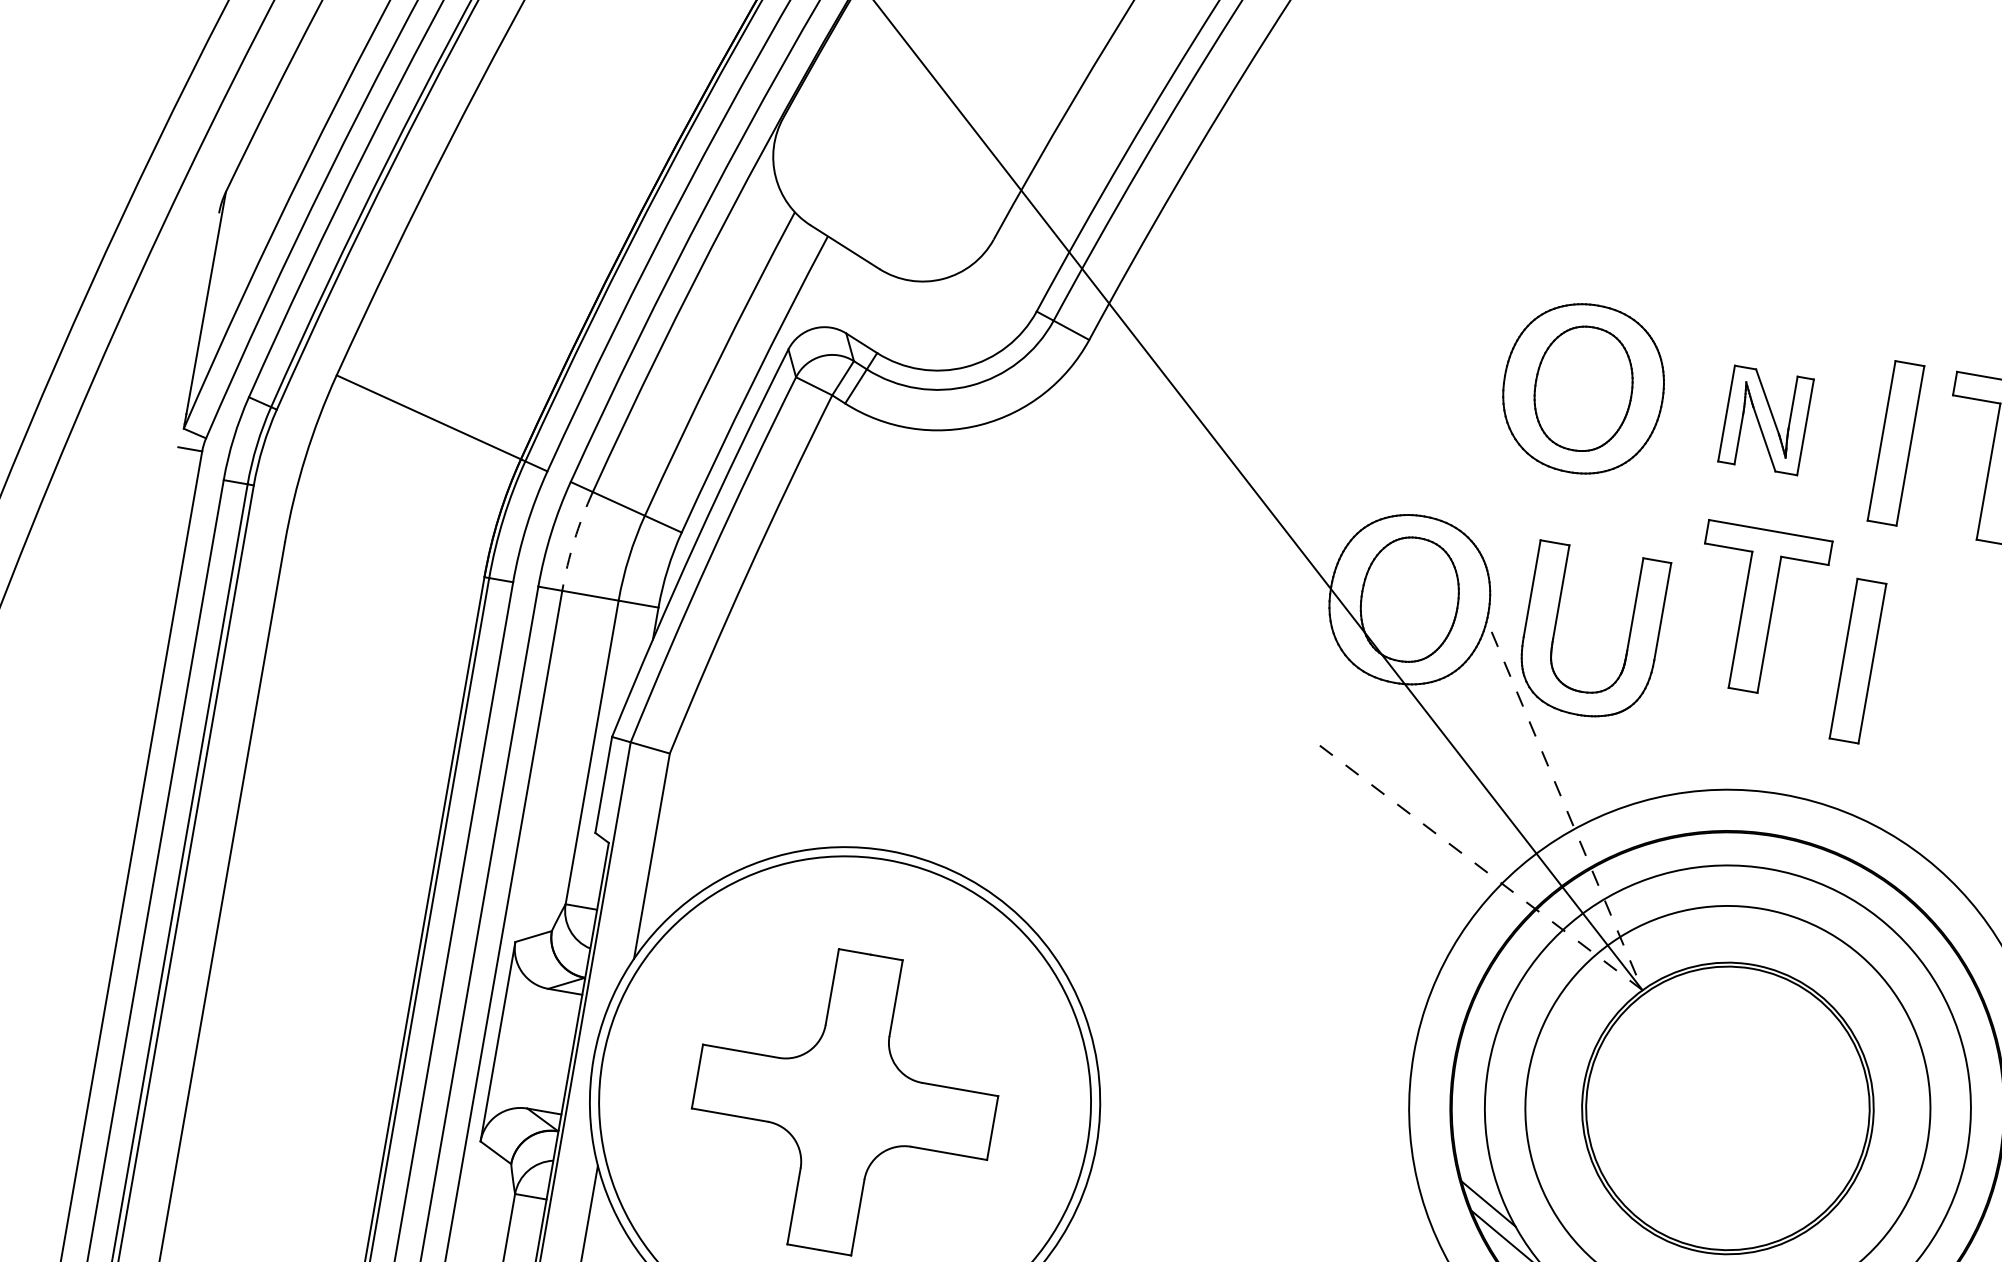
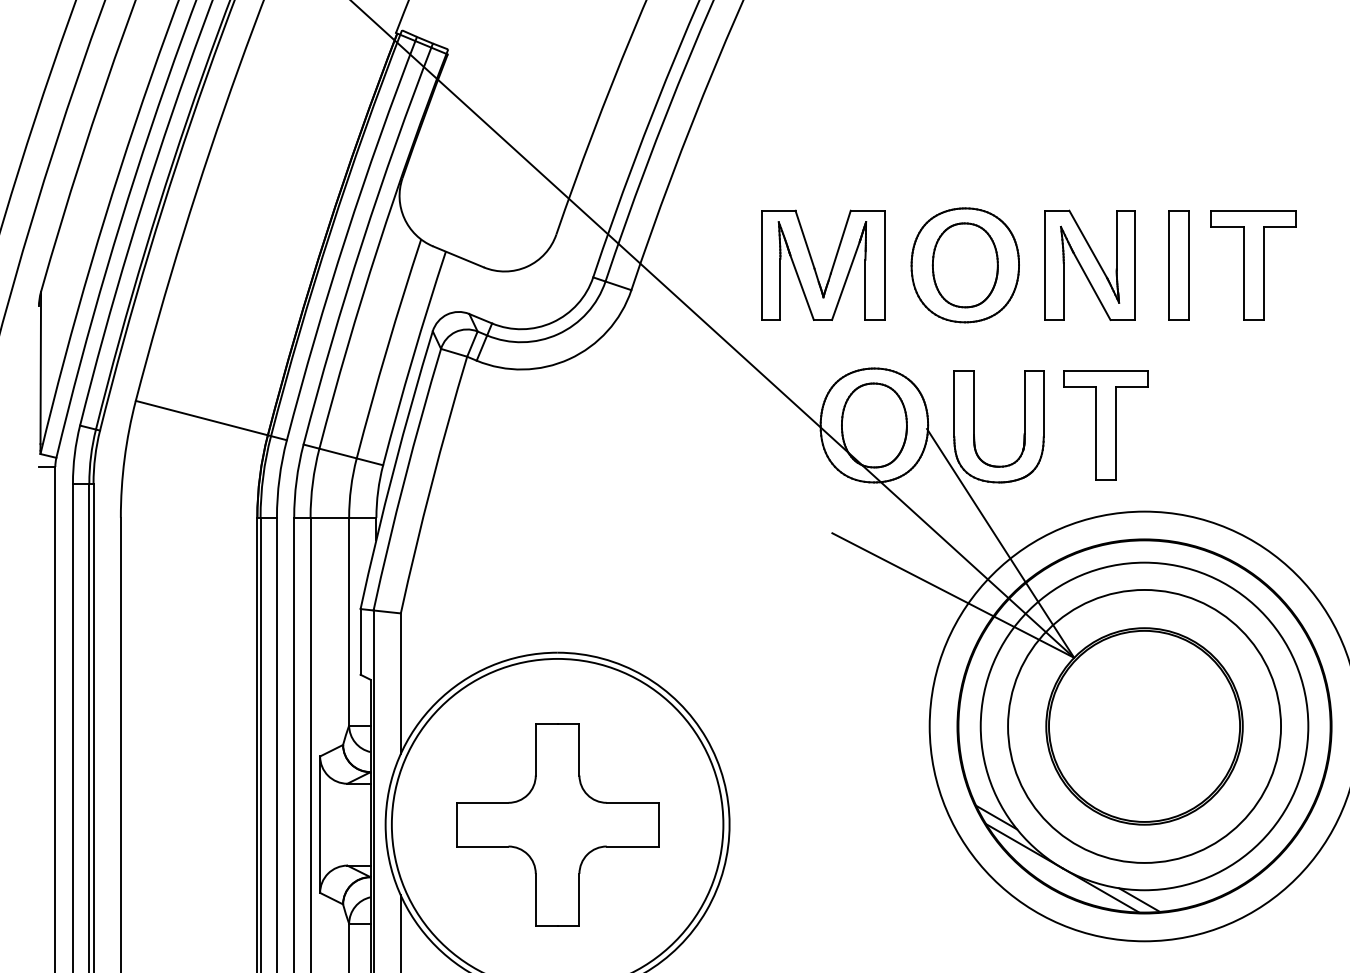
part: (1364, 353) -> (815, 267), added
part: (1765, 419) -> (1089, 264), size x1.67
arc: (574, 539) -> (312, 482), dashed -> solid
part: (1756, 610) -> (1105, 425), moved
part: (1857, 661) -> (1178, 414), removed
line: (1643, 989) -> (1074, 657), dashed -> solid

